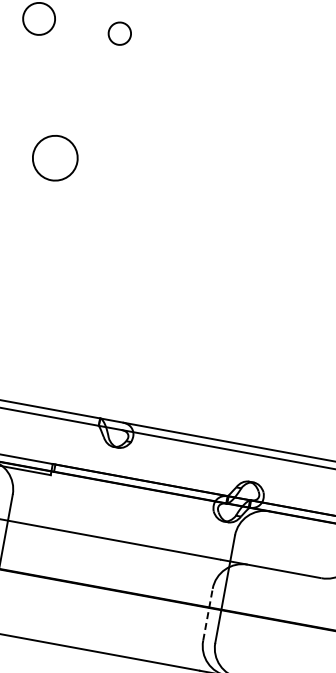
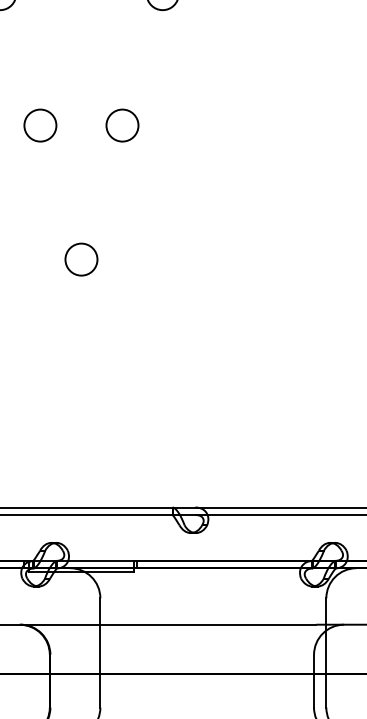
circle: (119, 33) -> (122, 125), size x1.43
circle: (55, 158) -> (81, 259), size x0.71
line: (208, 614) -> (314, 680), dashed -> solid

